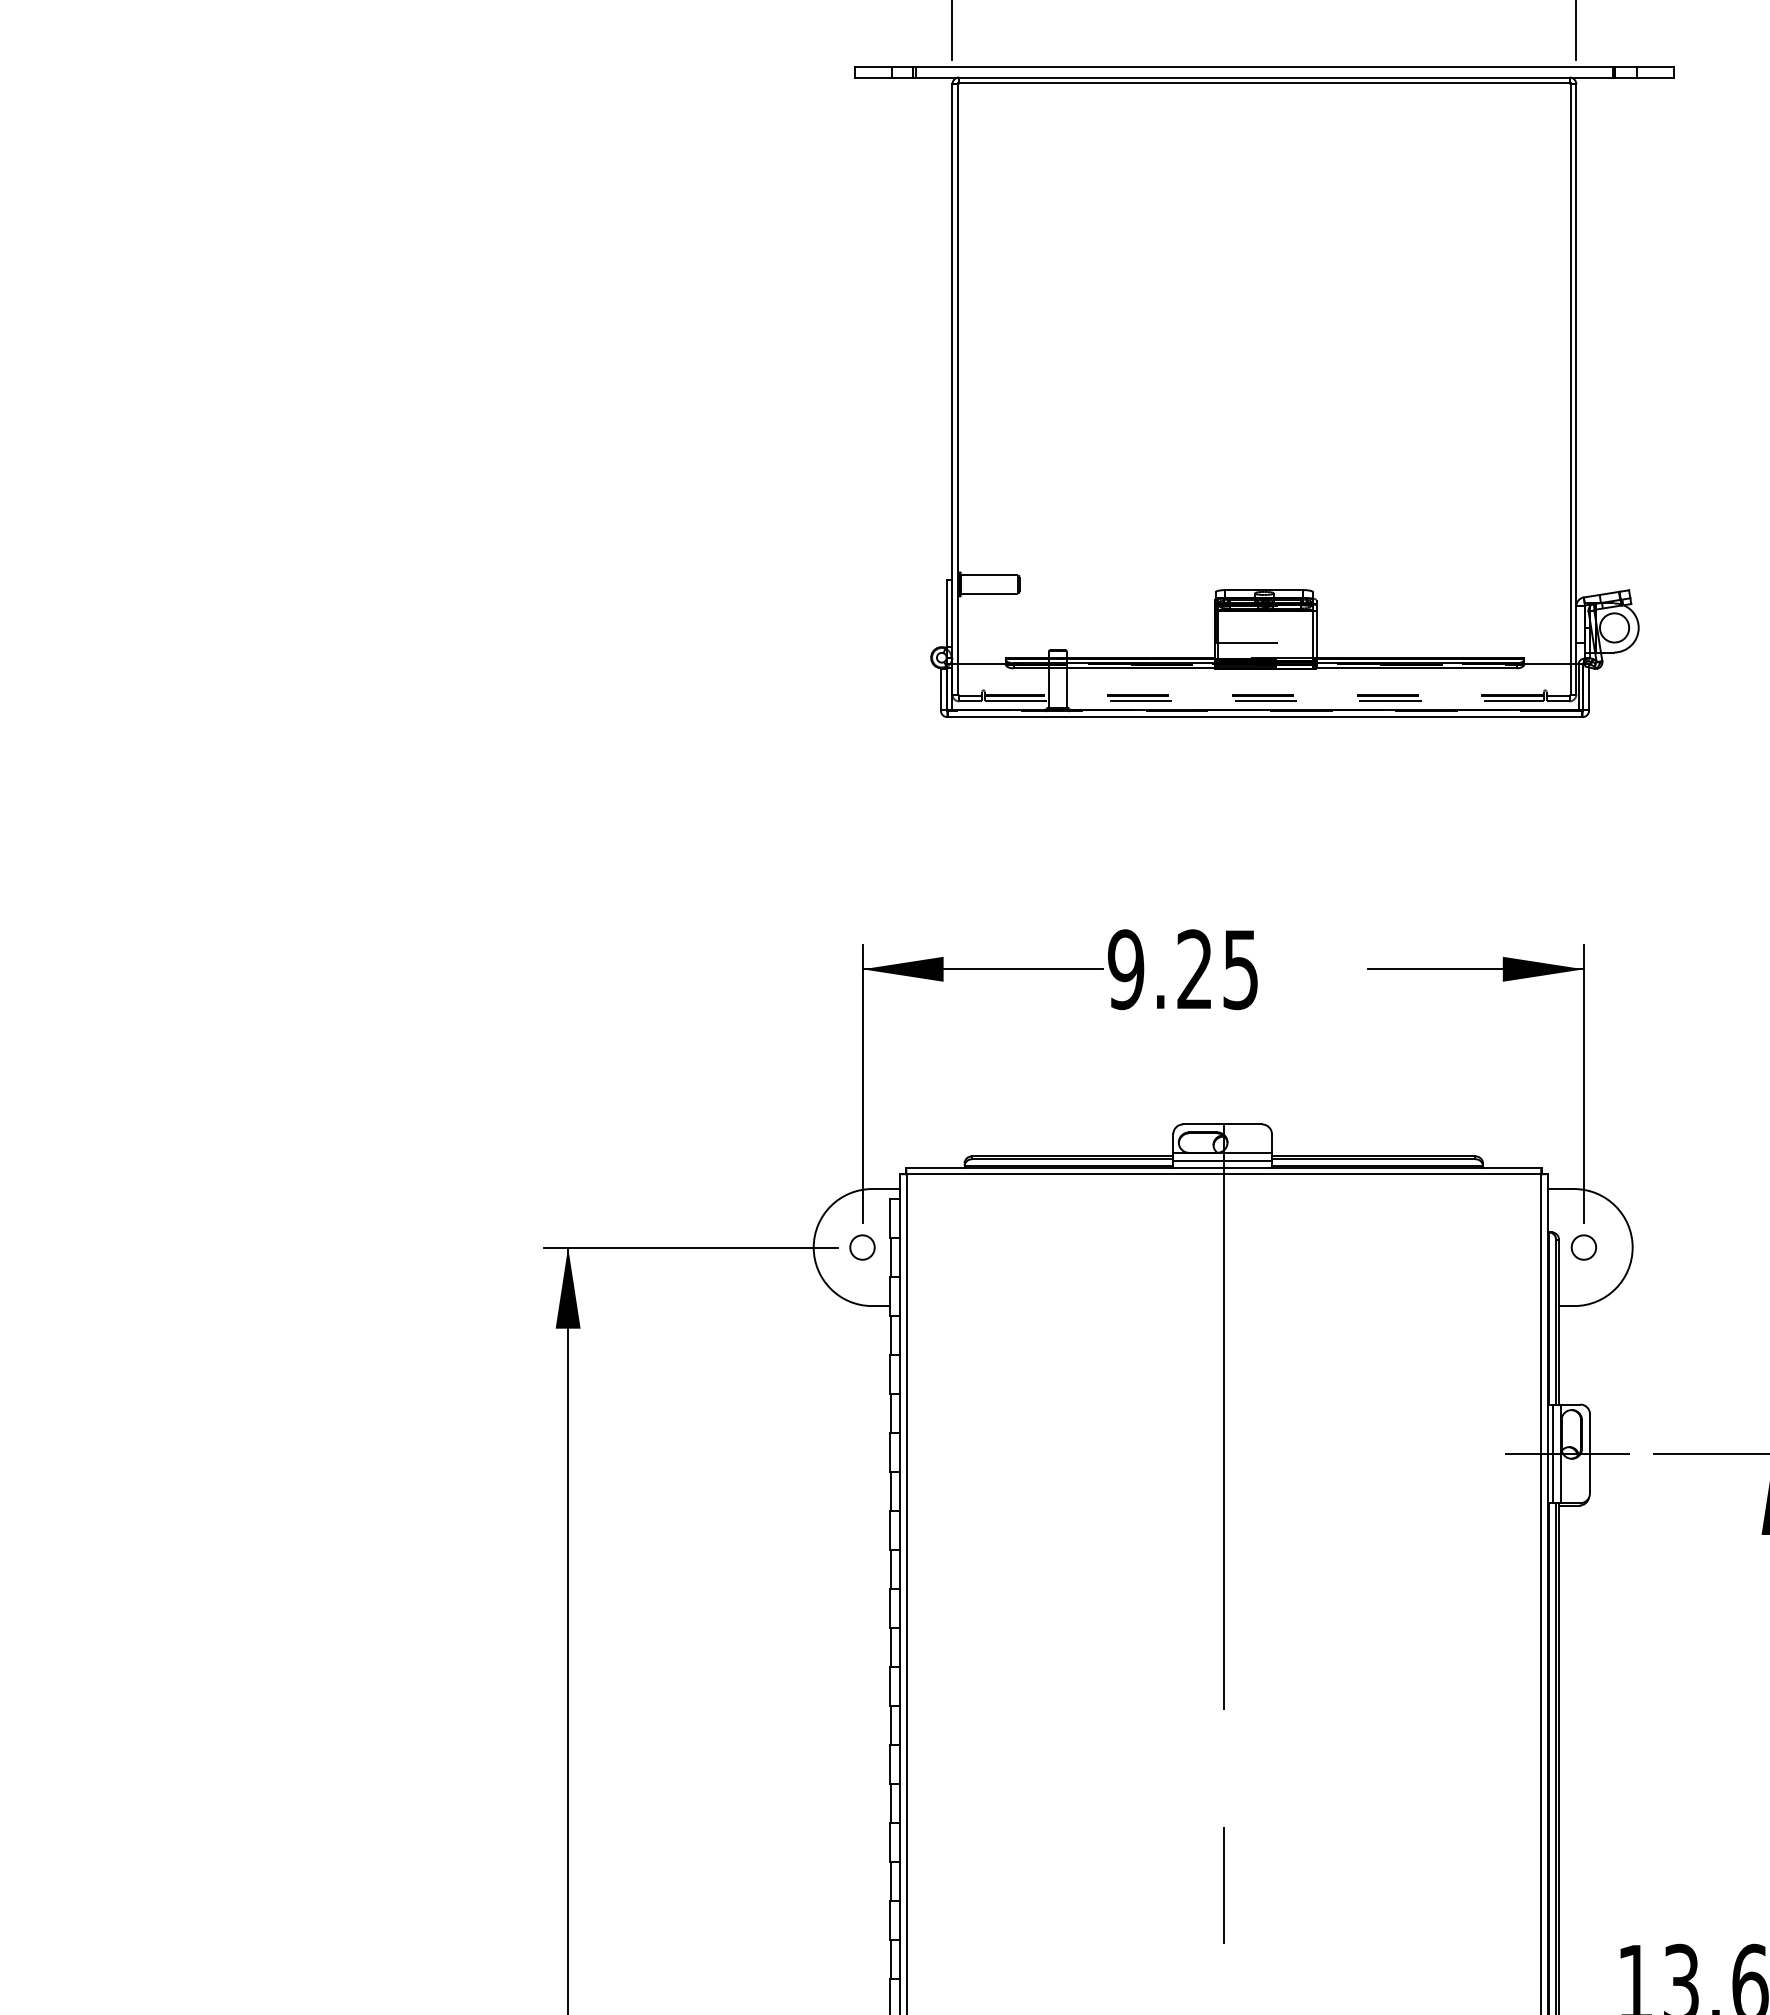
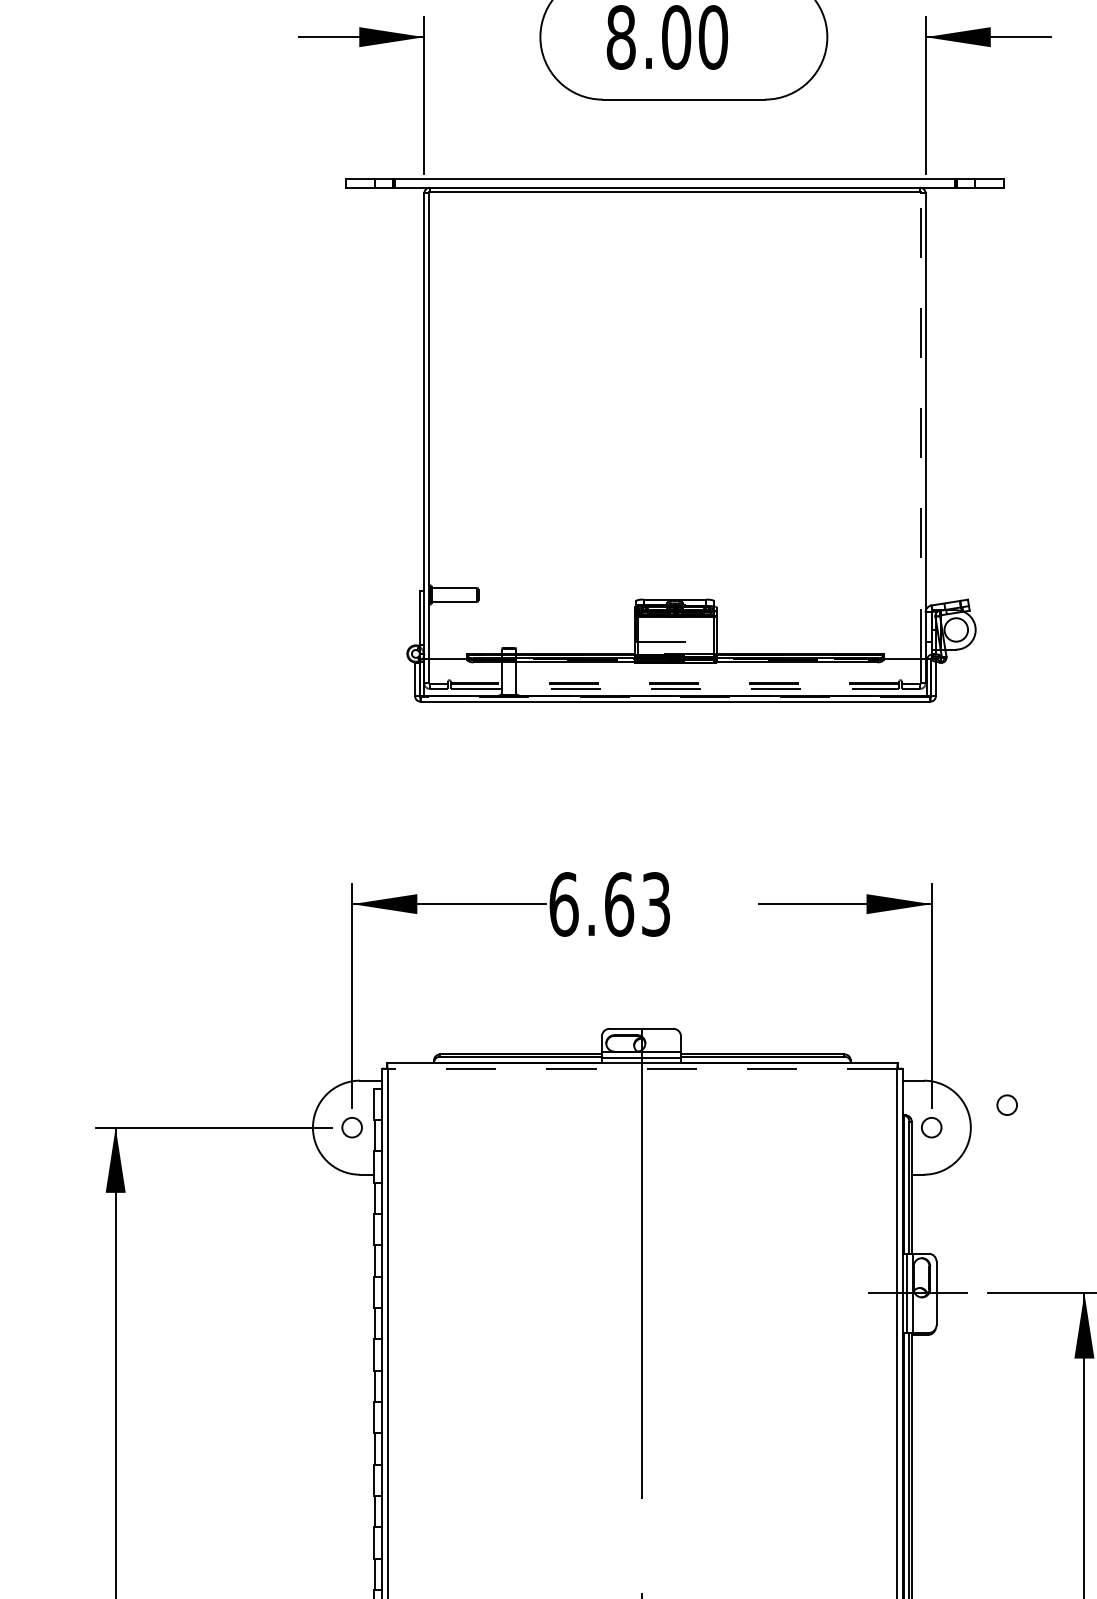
line: (1570, 372) -> (920, 424), solid -> dashed
text: (1183, 969) -> (610, 904), 9.25 -> 6.63
line: (1223, 1174) -> (642, 1068), solid -> dashed
circle: (1677, 1219) -> (1006, 1105), added

